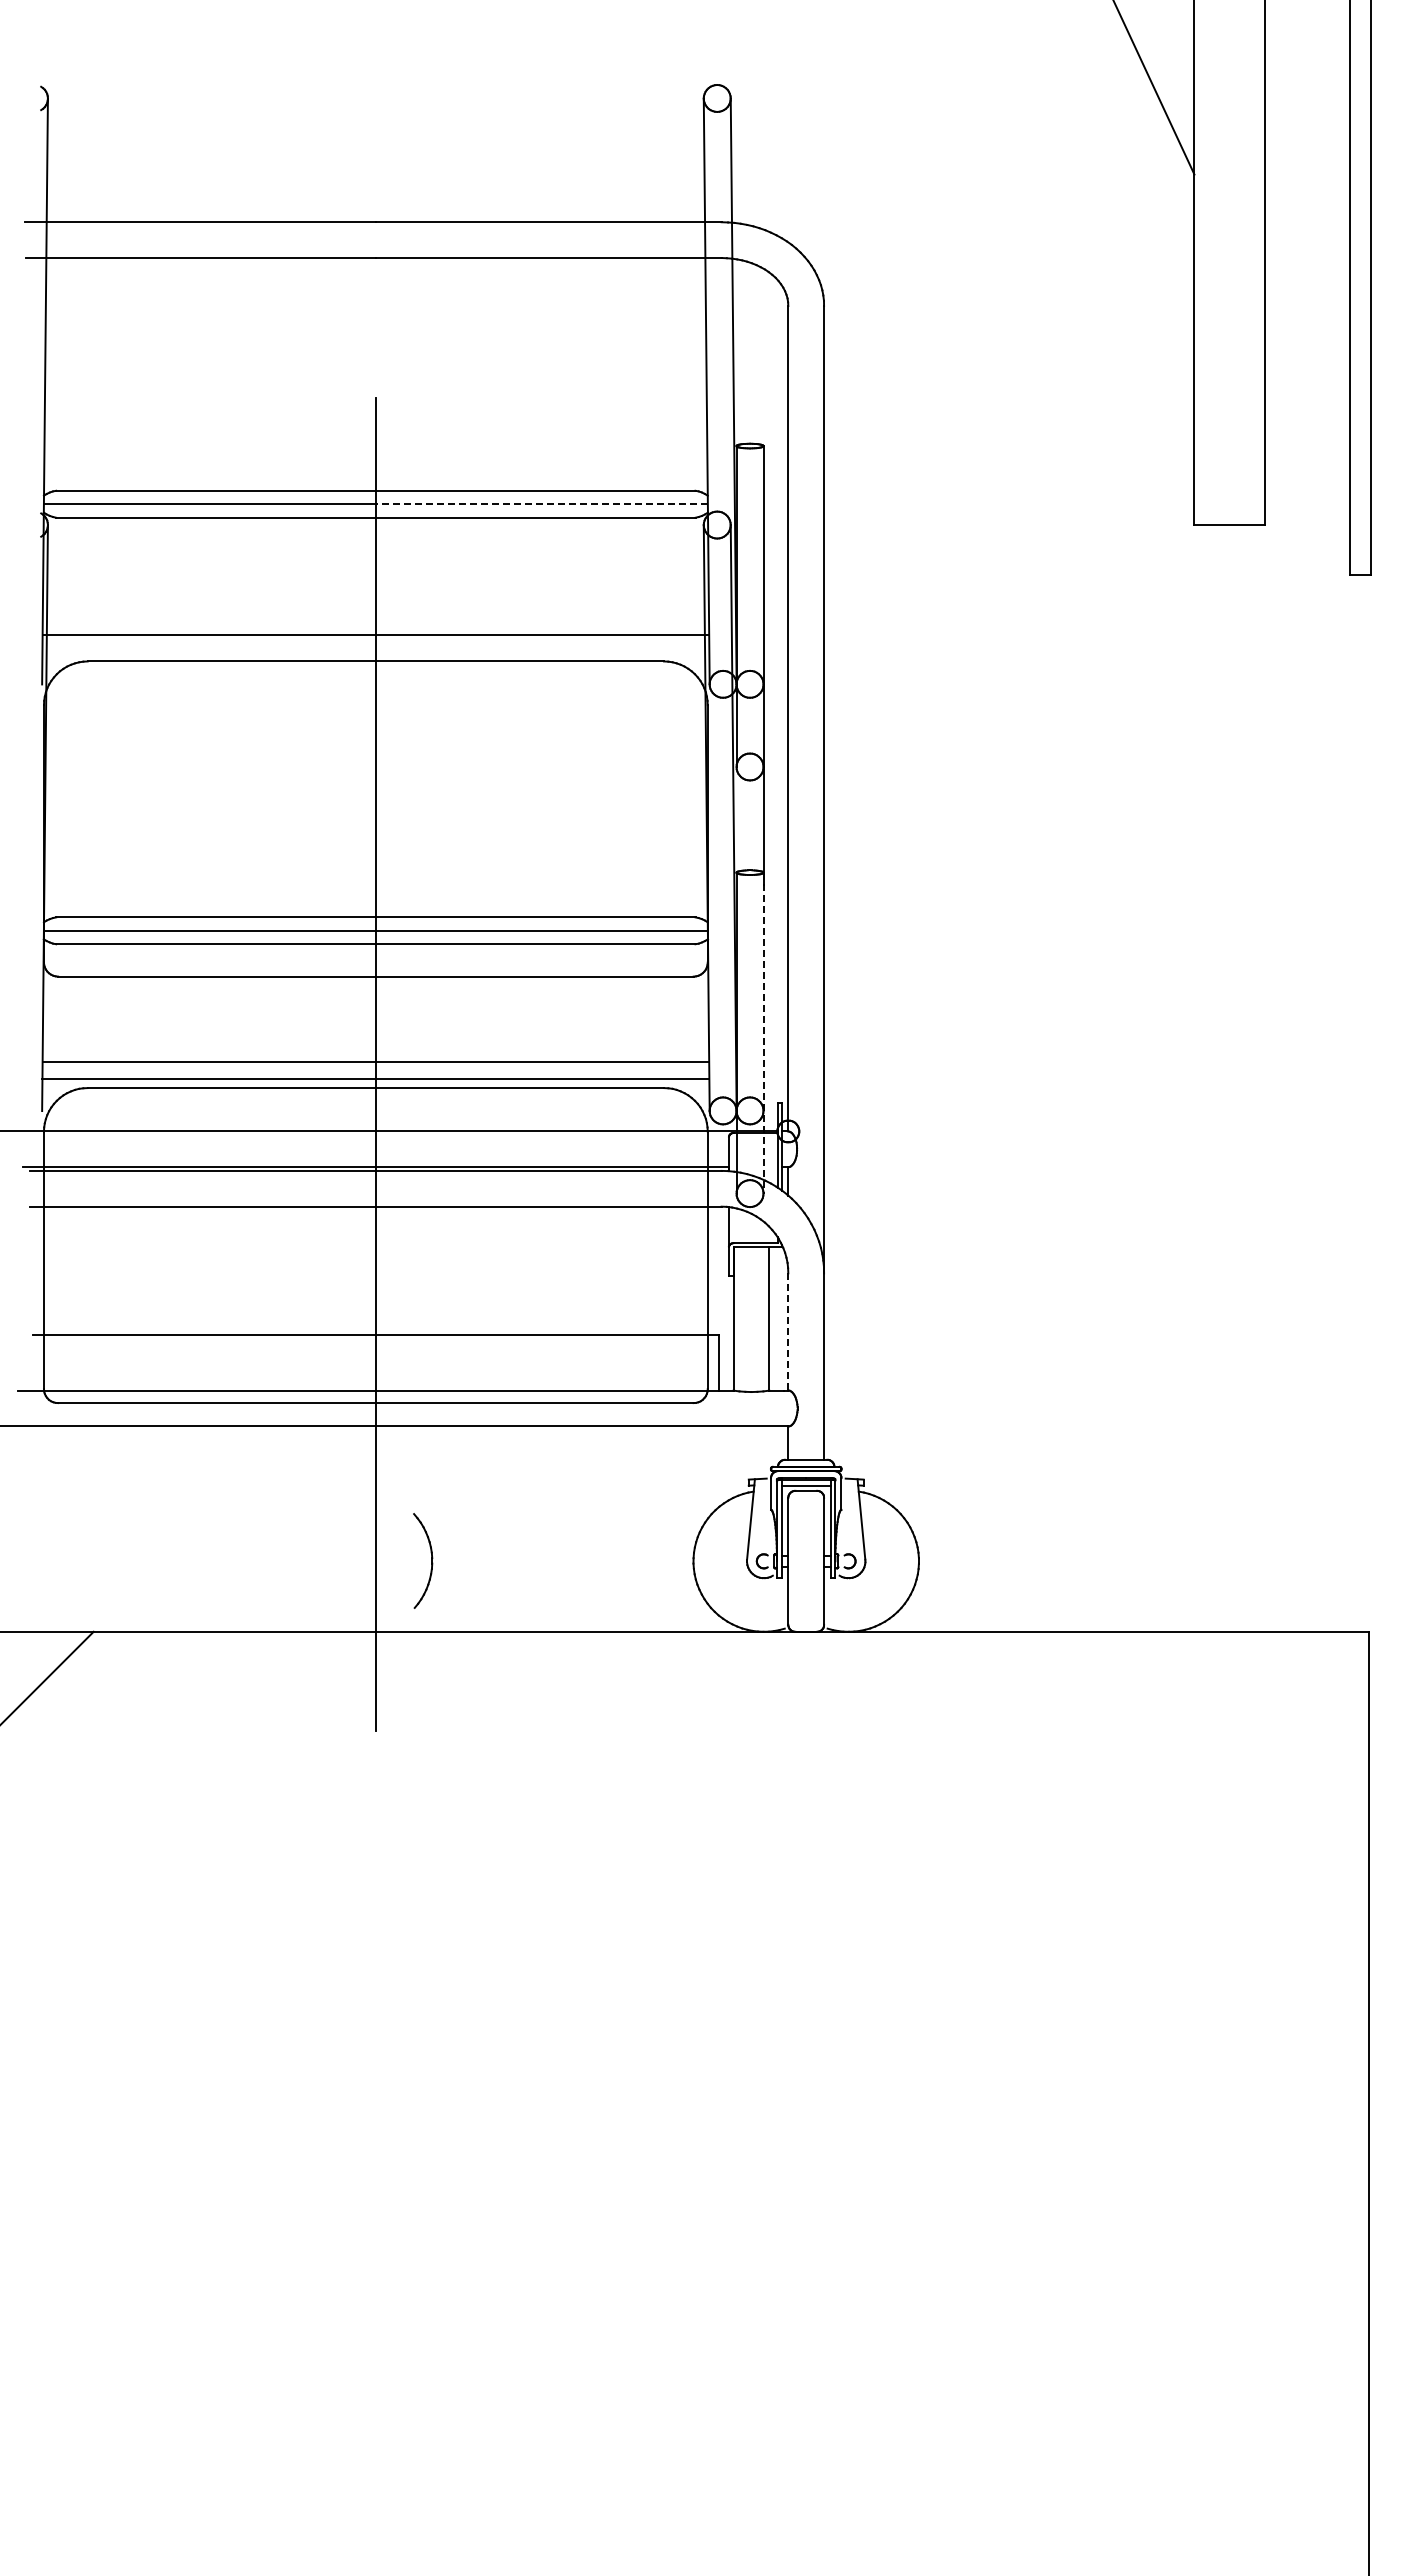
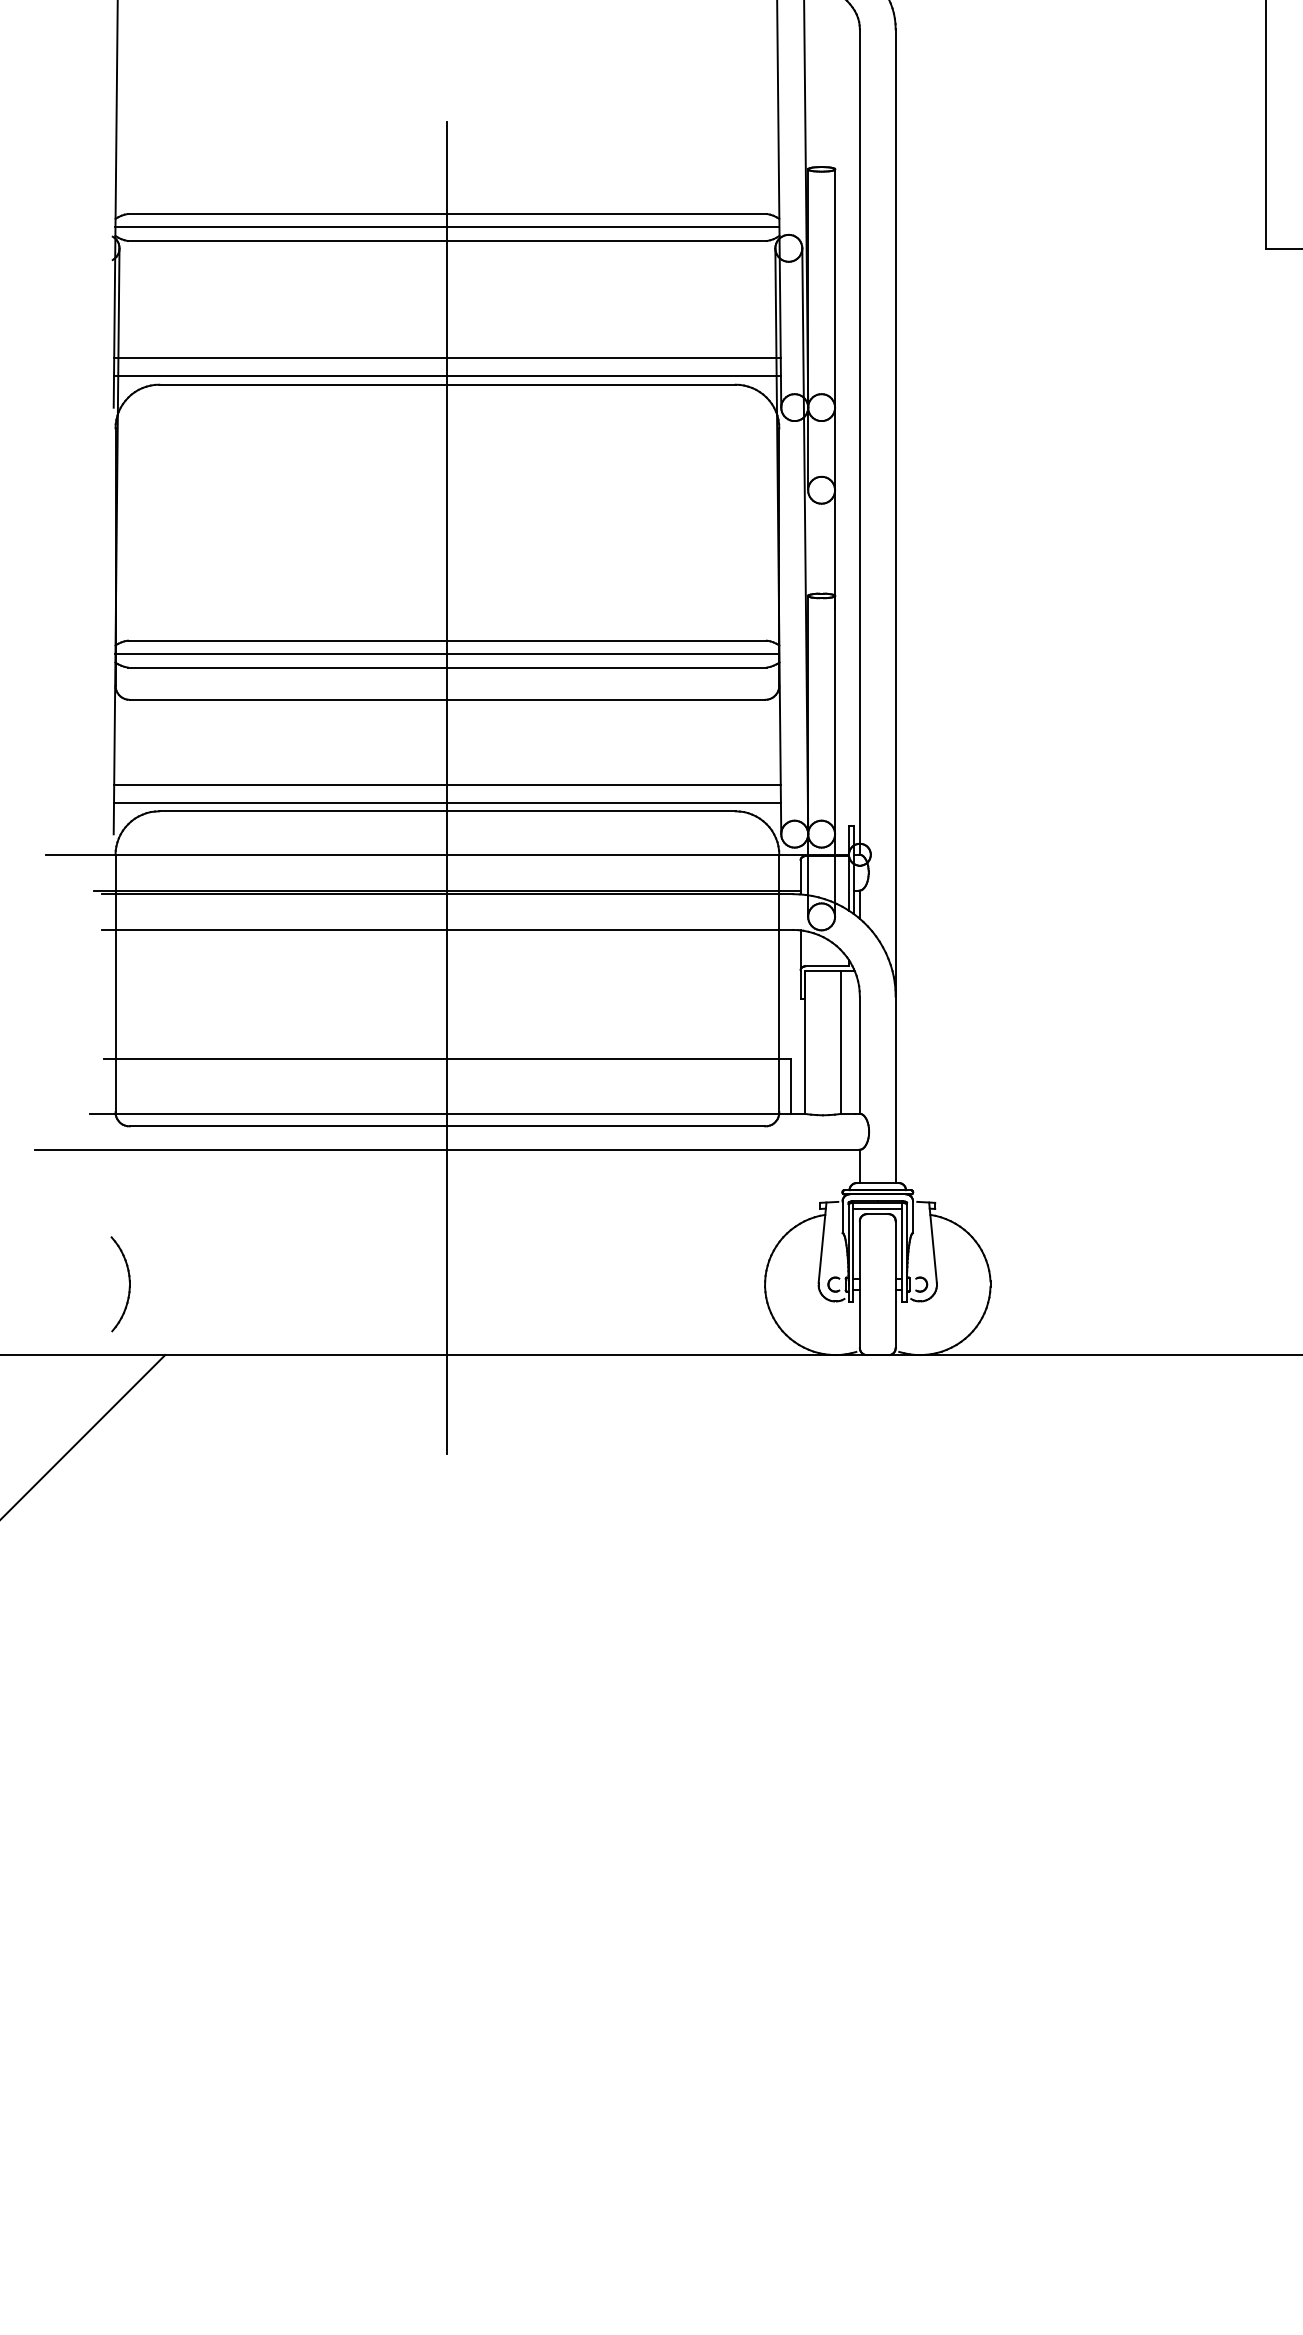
line: (541, 504) -> (613, 227), dashed -> solid
line: (375, 652) -> (447, 375), added
line: (763, 1033) -> (835, 756), dashed -> solid
line: (788, 1332) -> (860, 1055), dashed -> solid
part: (431, 1560) -> (129, 1283), moved

